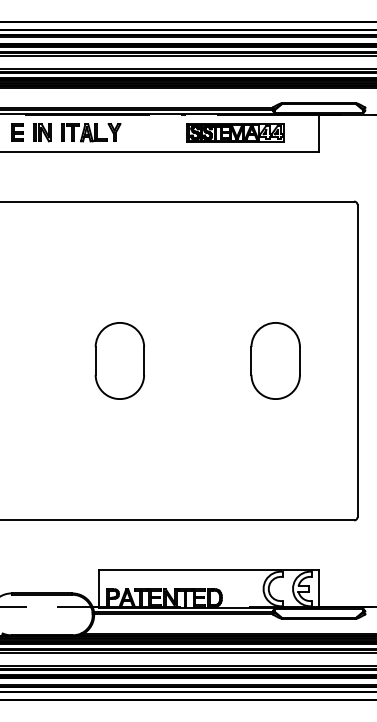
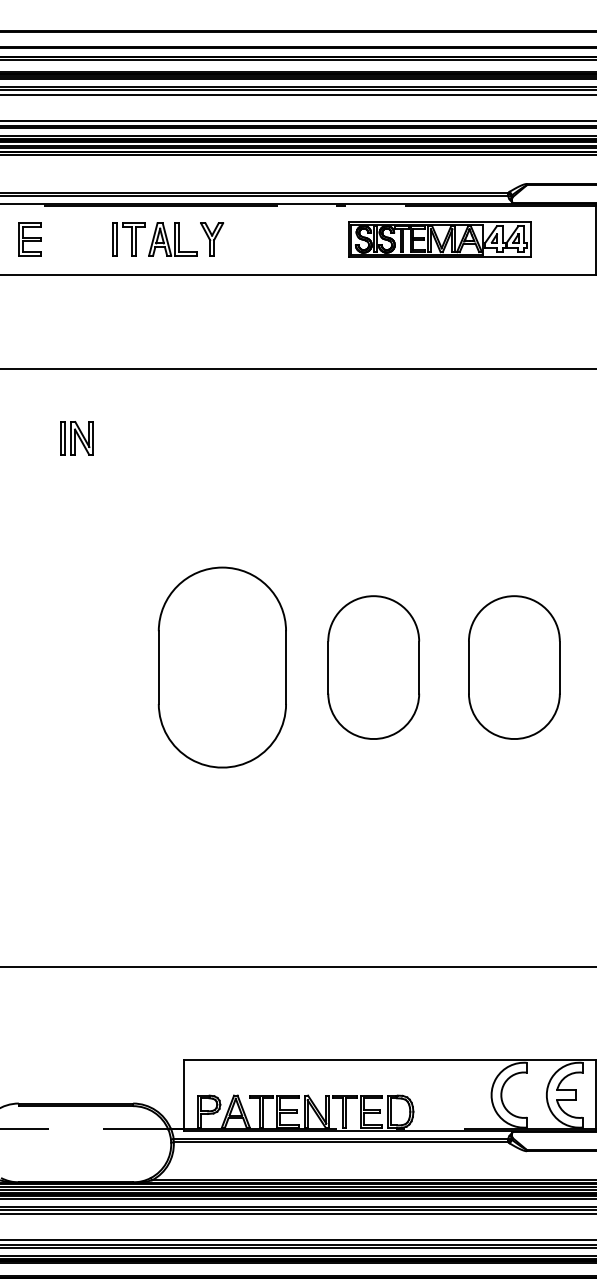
part: (42, 132) -> (76, 437), moved
part: (119, 360) -> (221, 666), size x1.4
part: (200, 360) -> (373, 666), added

